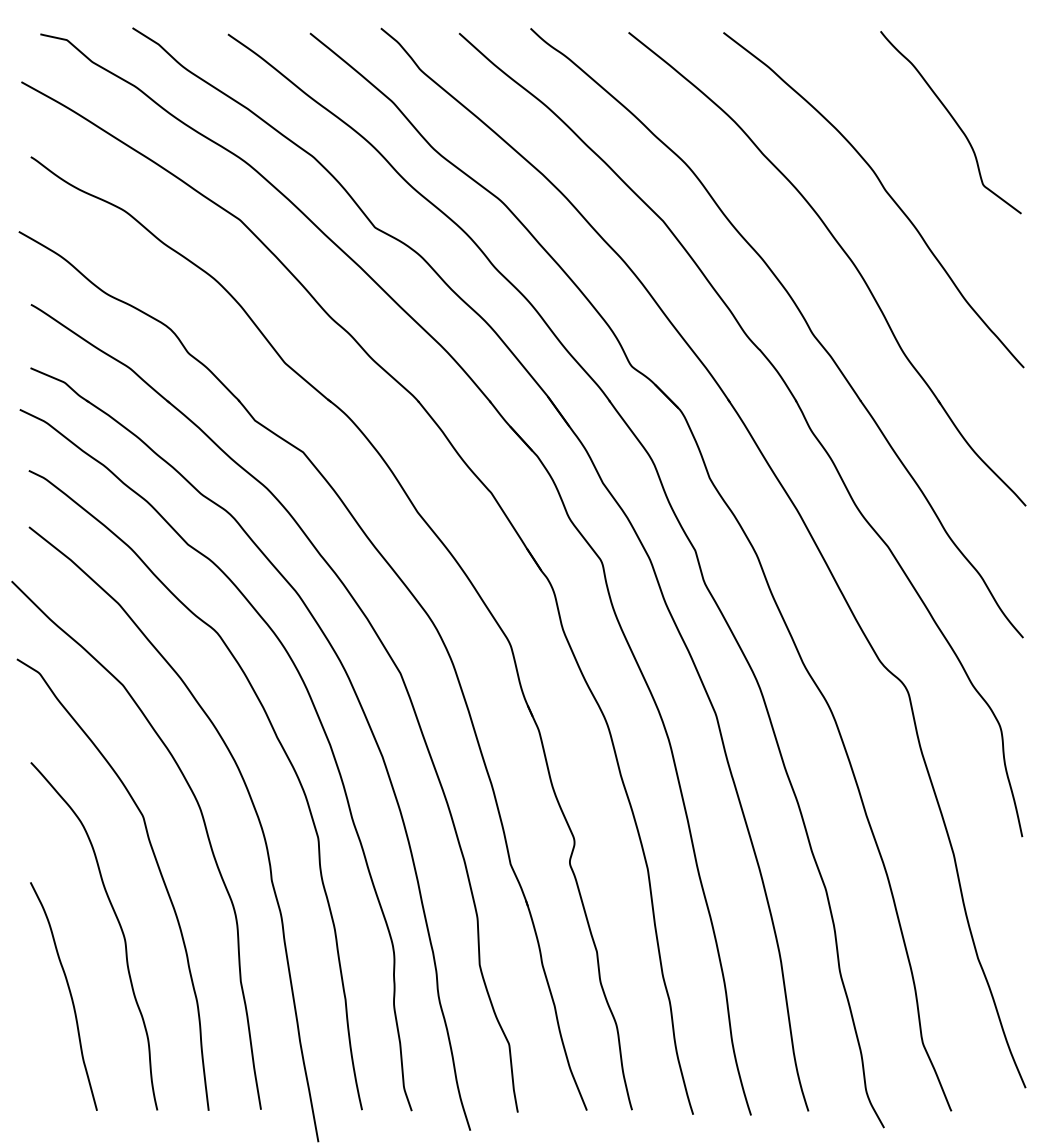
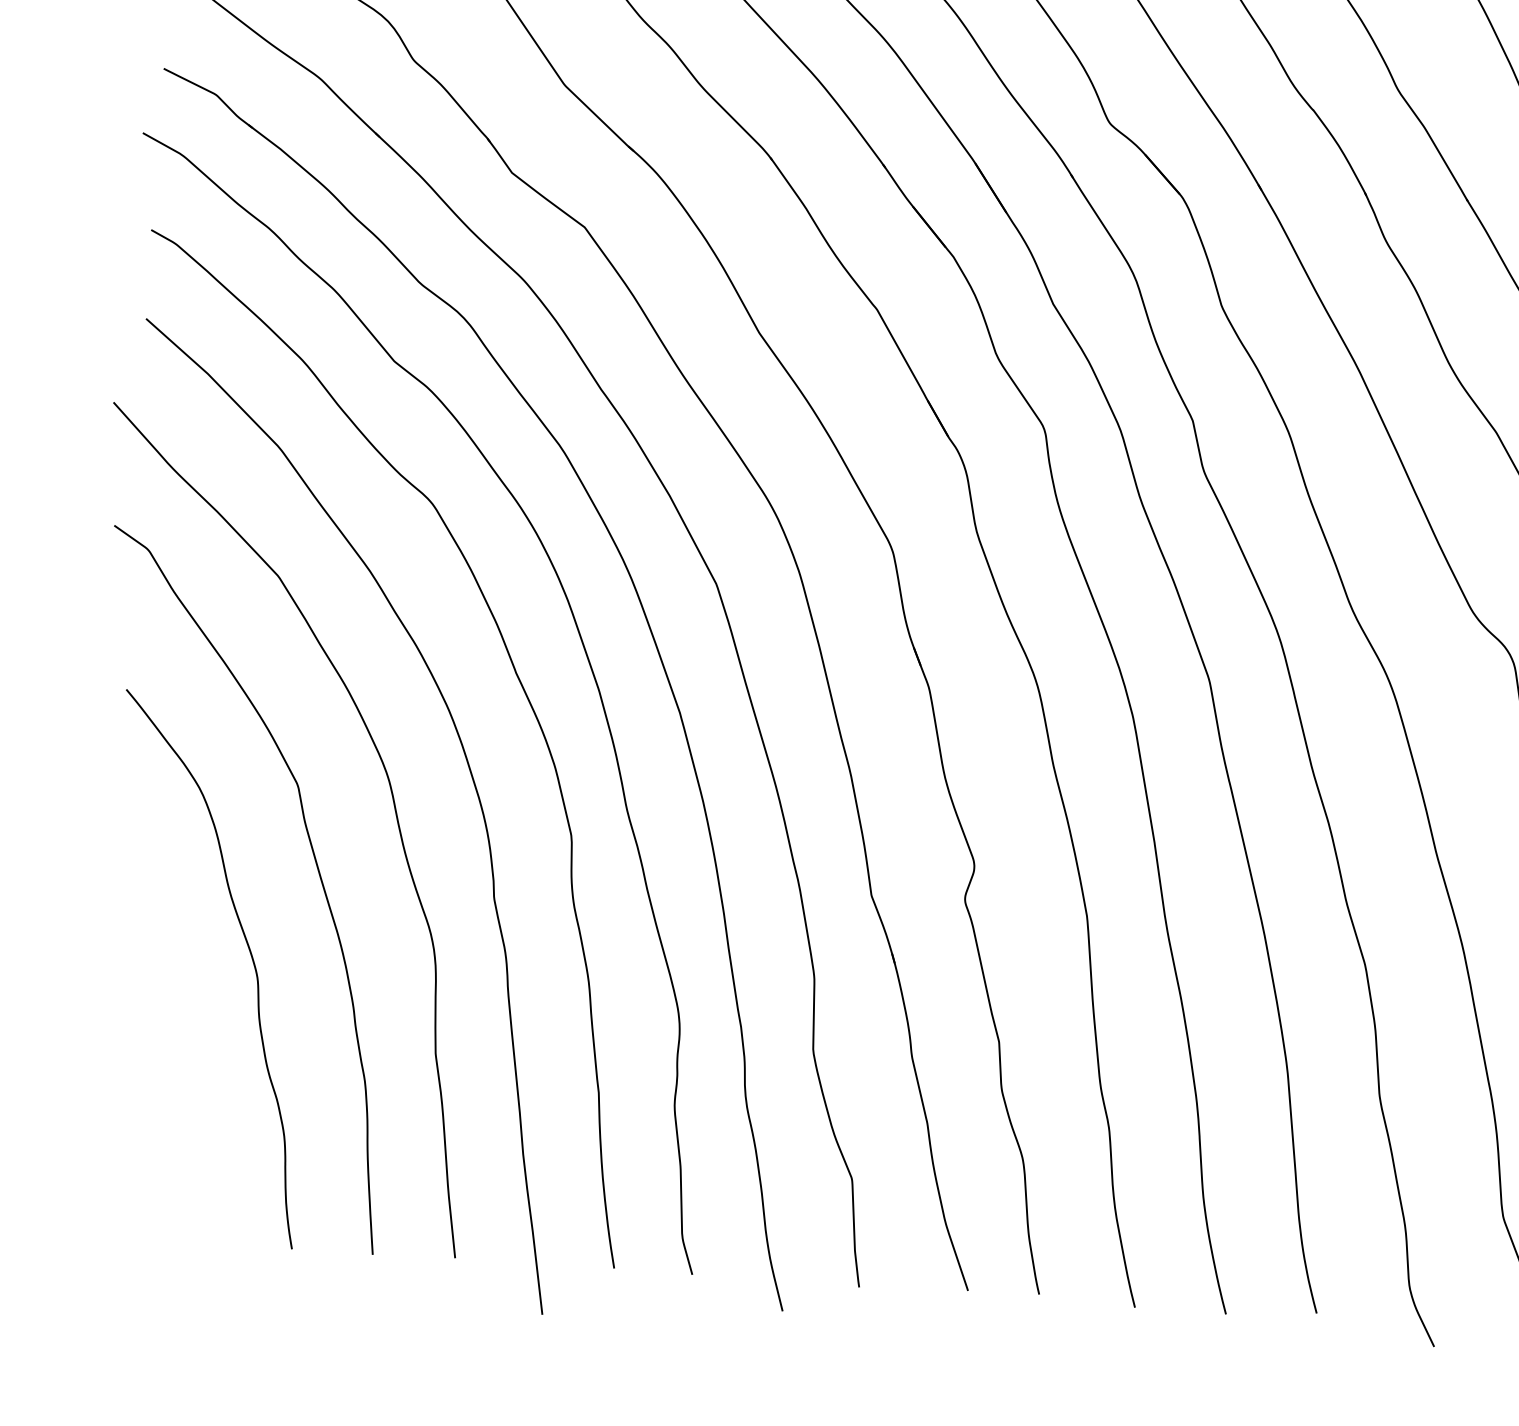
curve: (69, 993) -> (164, 1056), removed

